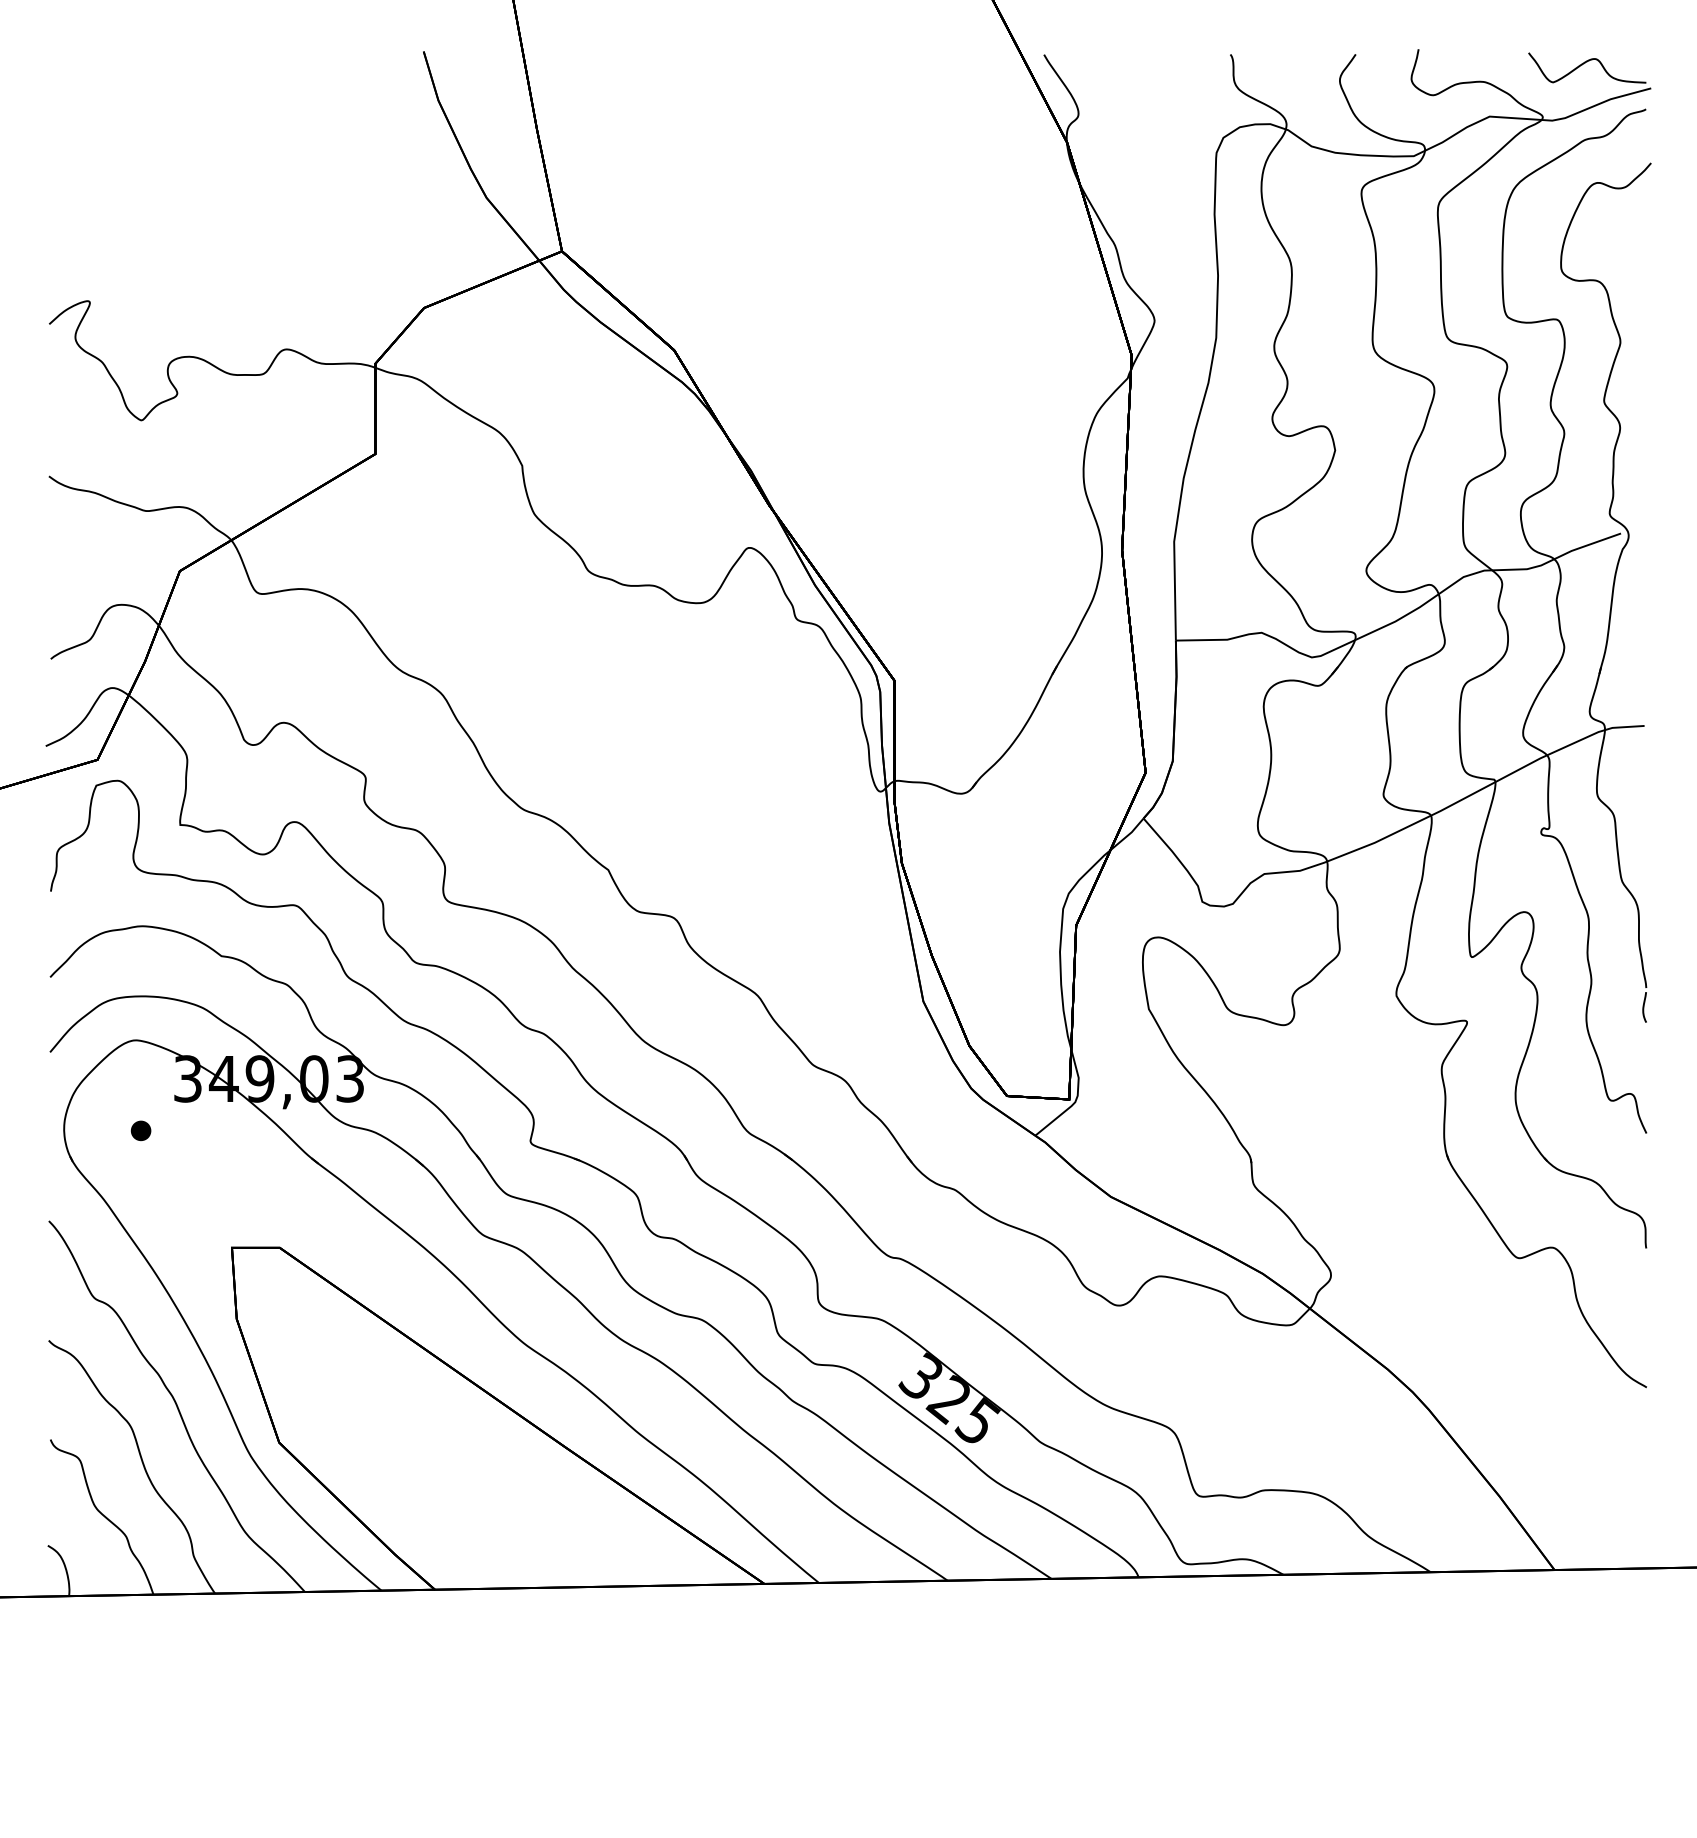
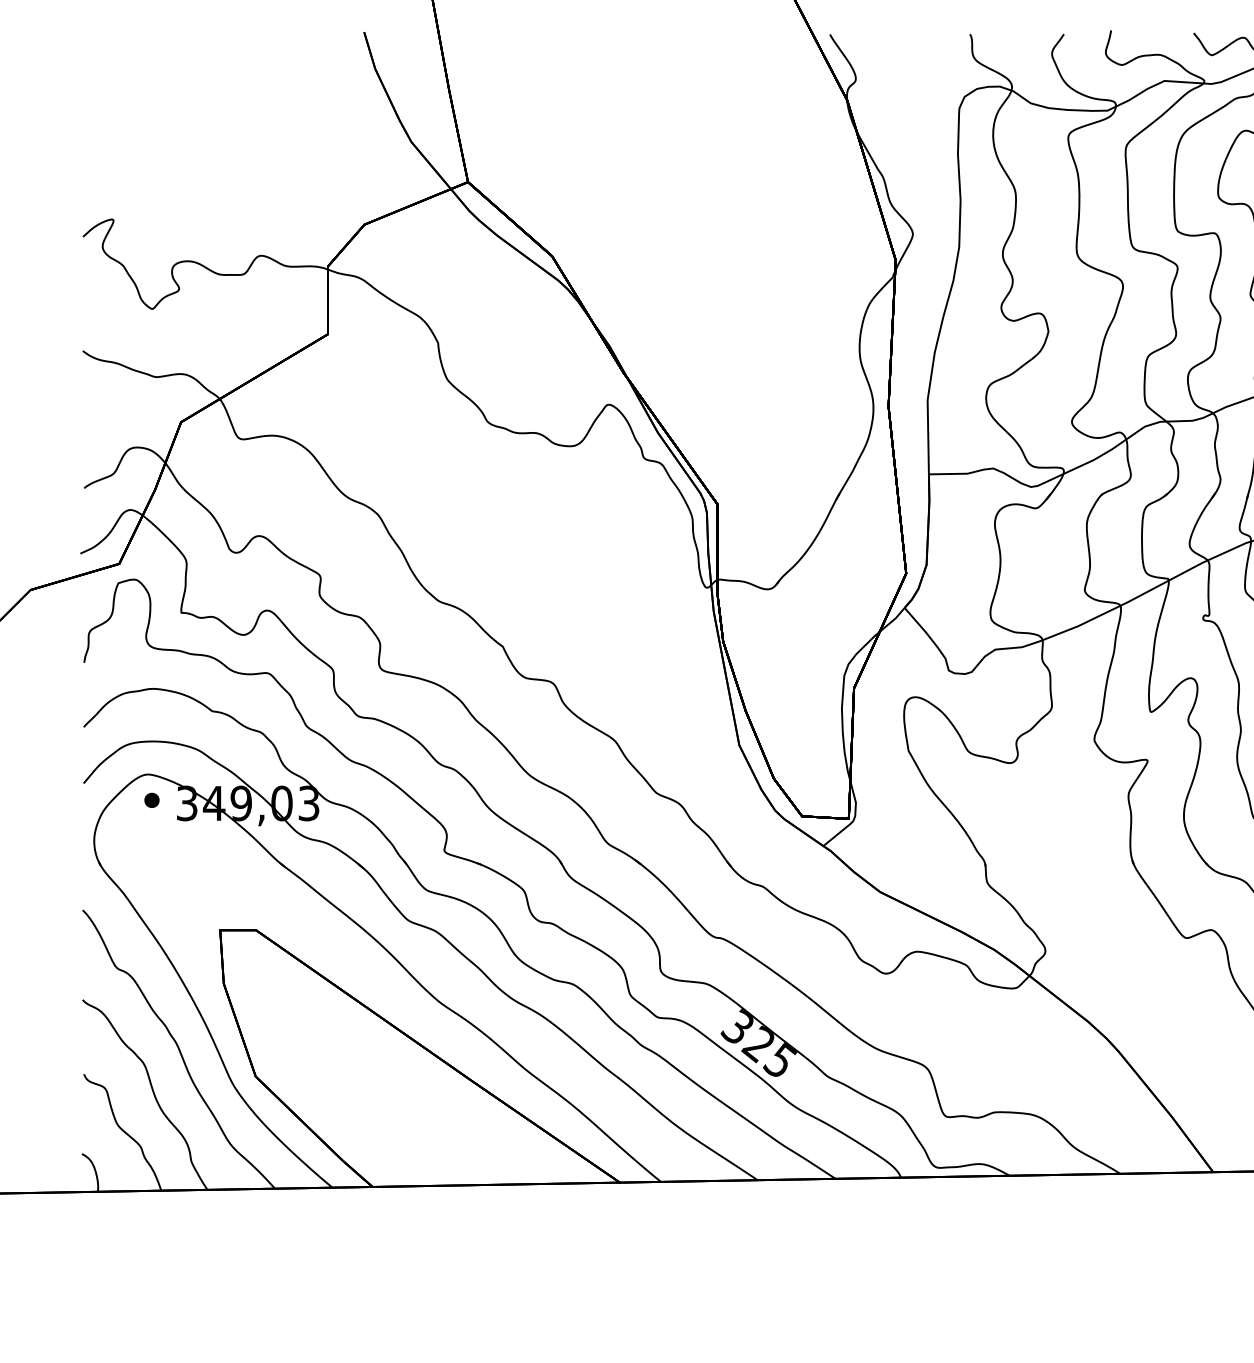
part: (140, 1130) -> (151, 800), moved

